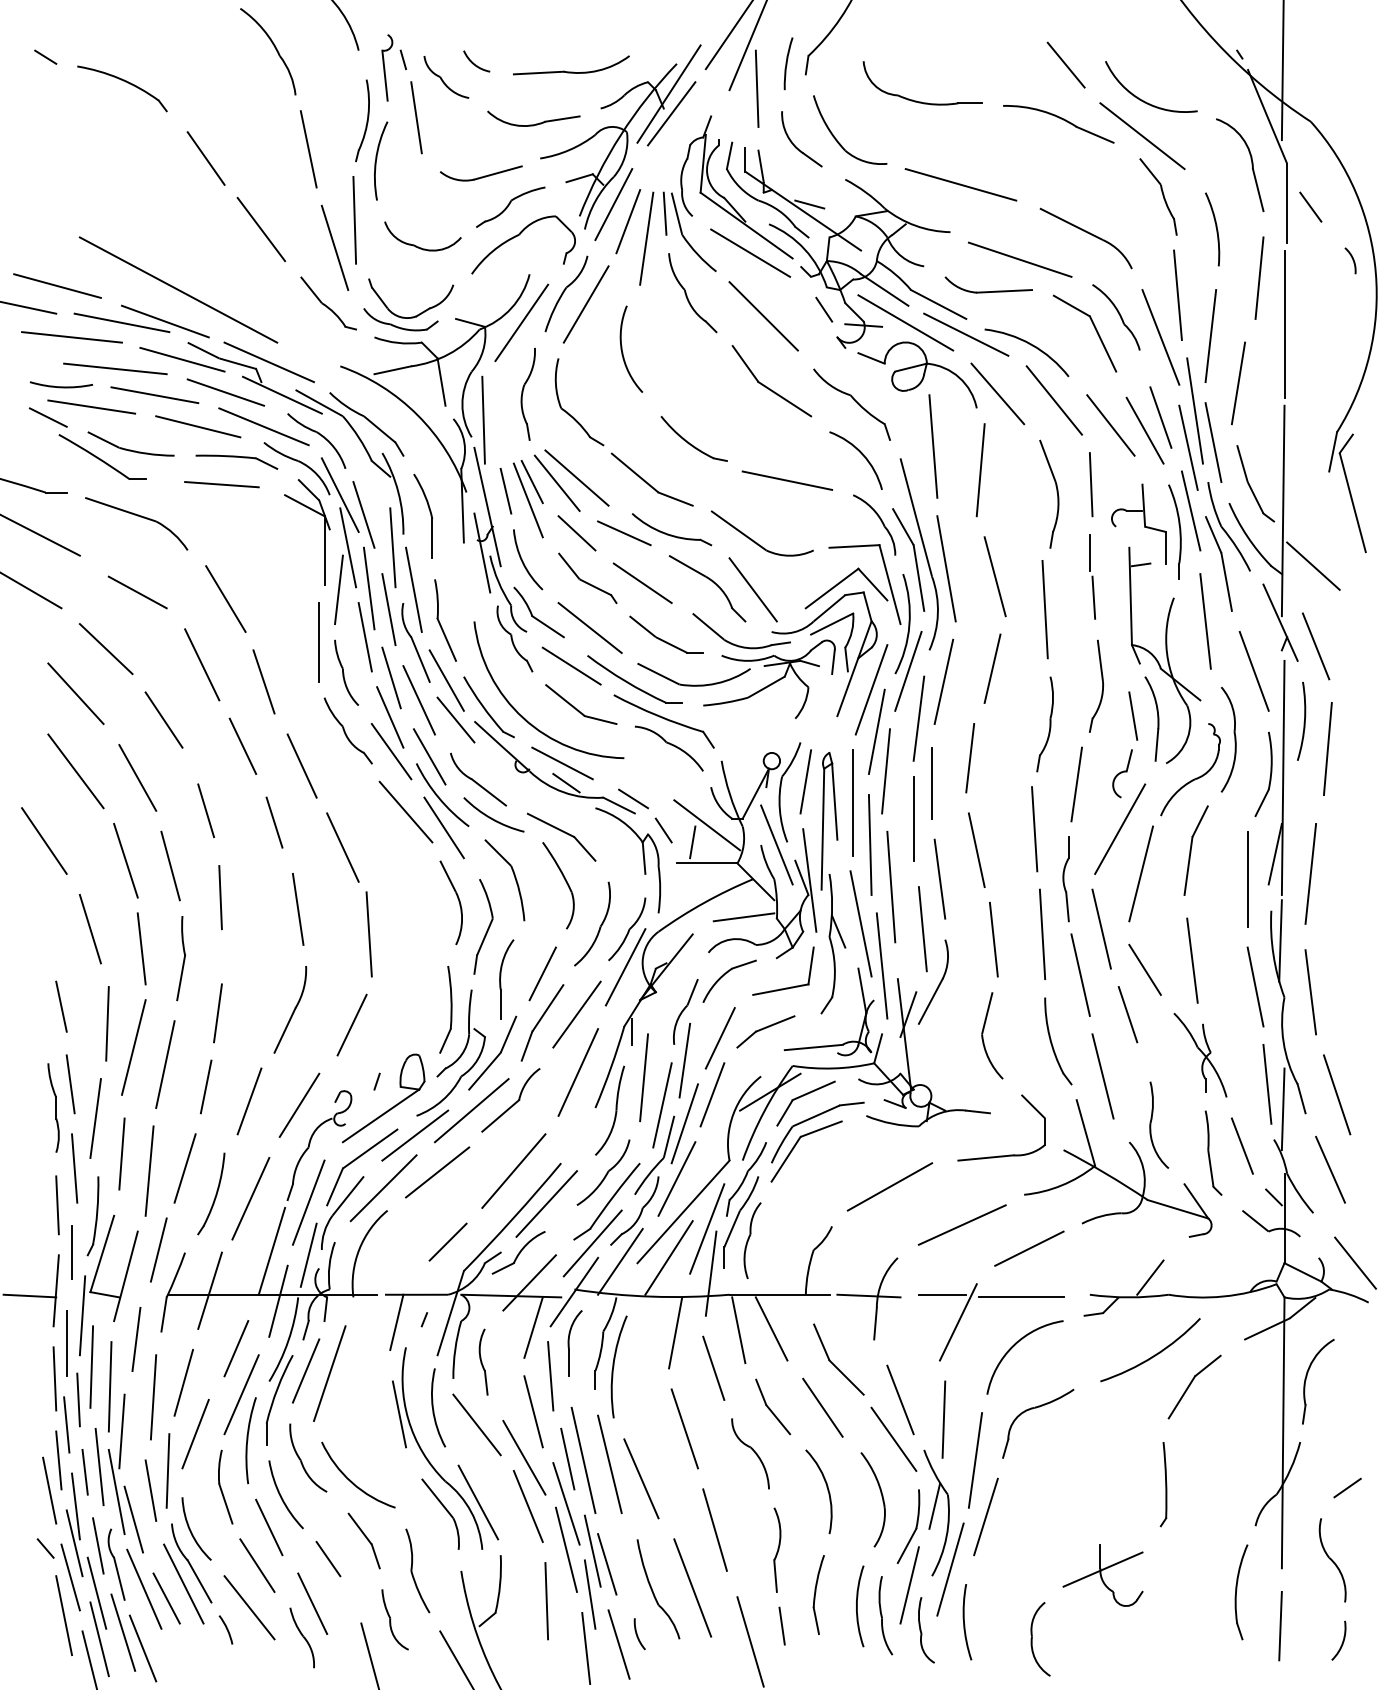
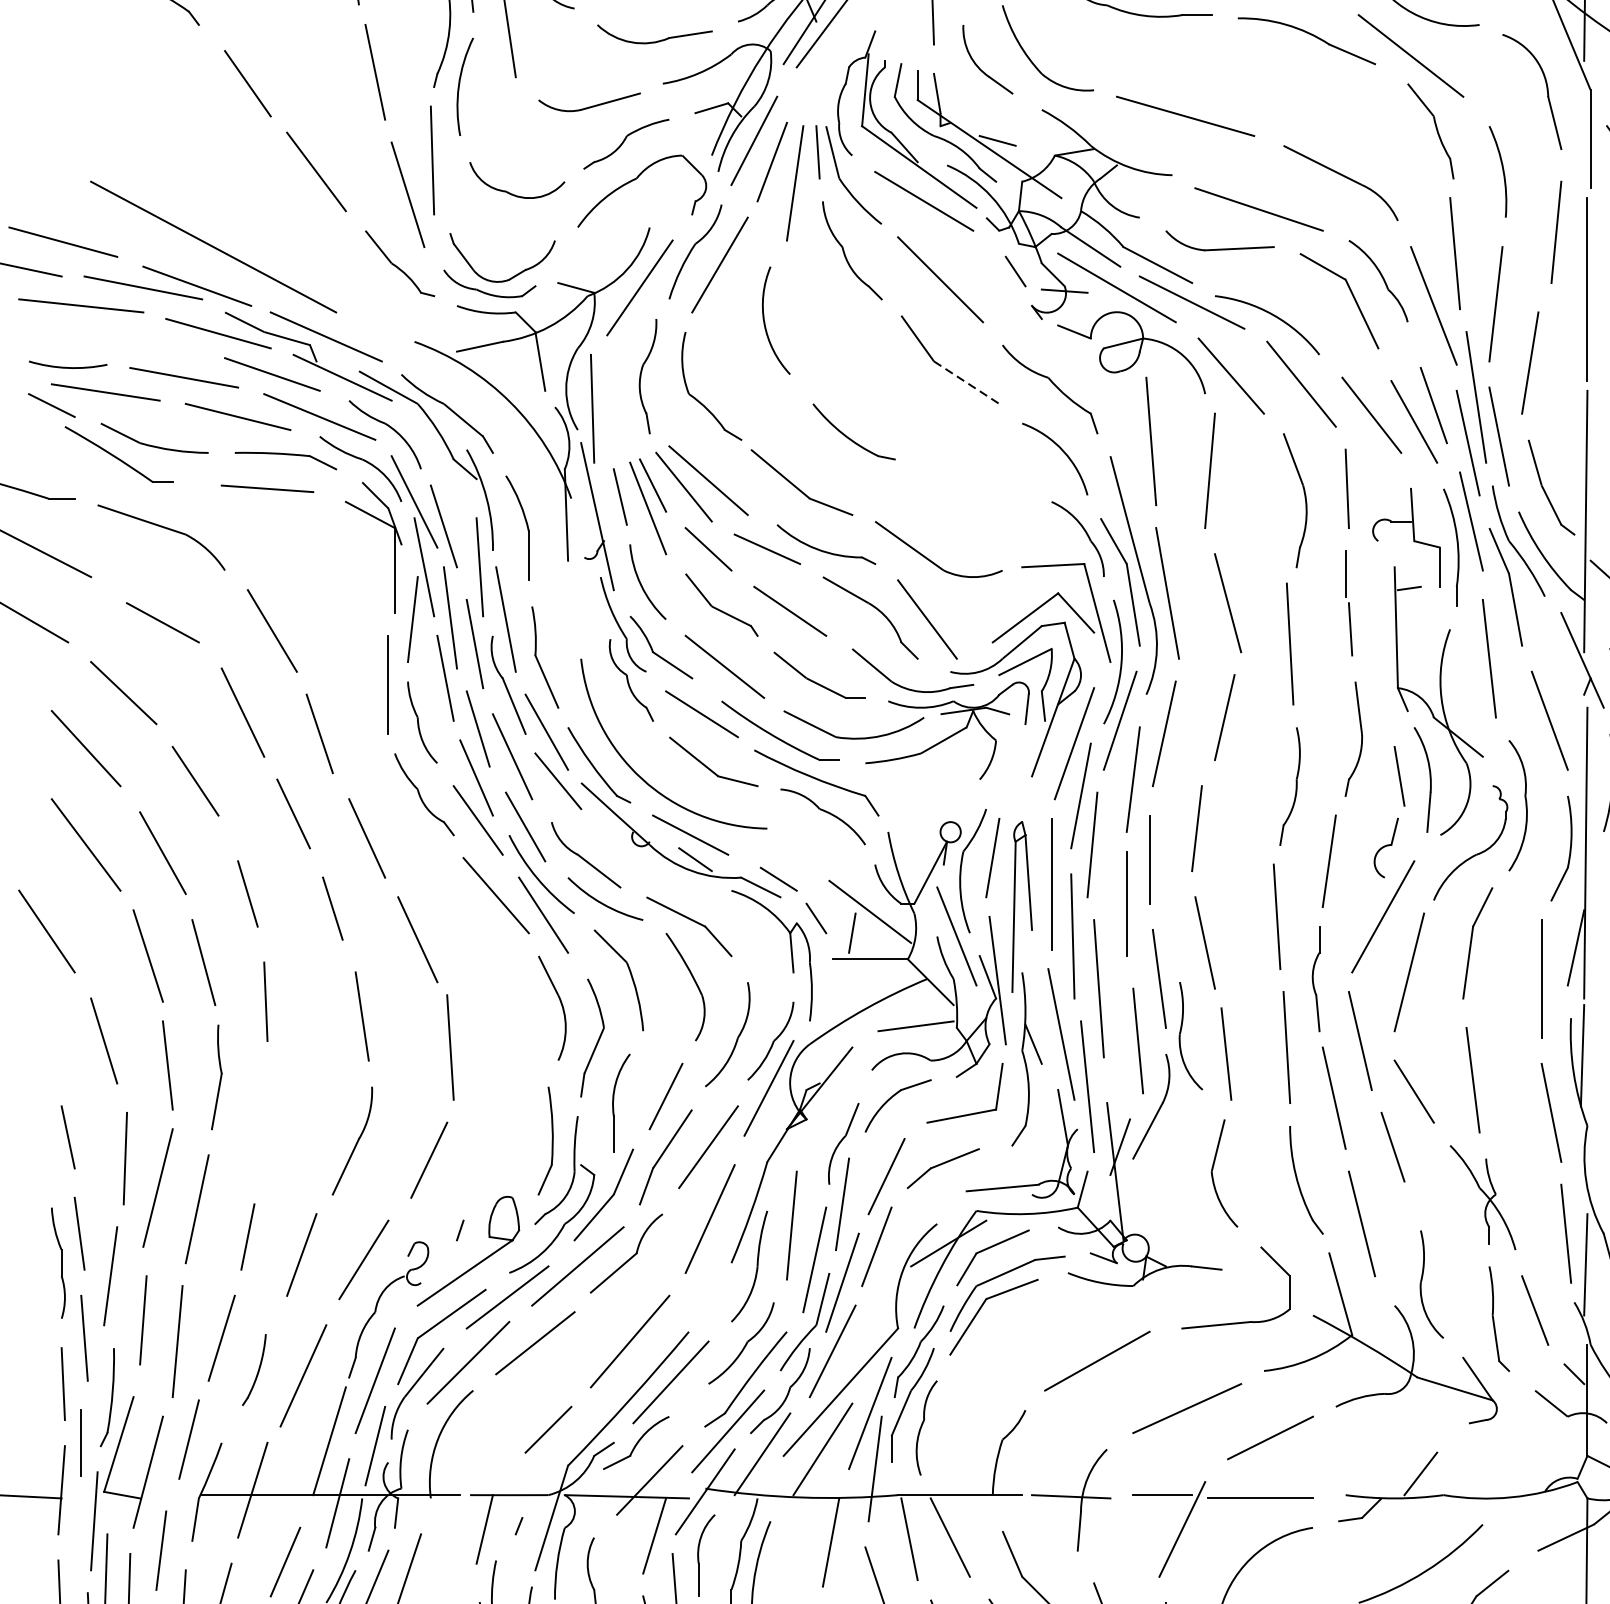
line: (115, 368) -> (135, 344), removed
line: (785, 399) -> (967, 383), solid -> dashed
line: (787, 480) -> (970, 483), removed
line: (482, 552) -> (591, 573), removed
part: (957, 924) -> (1181, 1035), added
line: (217, 1013) -> (261, 1145), removed
line: (632, 1031) -> (777, 1168), removed
part: (211, 1193) -> (254, 1369), size x0.7
line: (66, 1343) -> (74, 1555), removed

